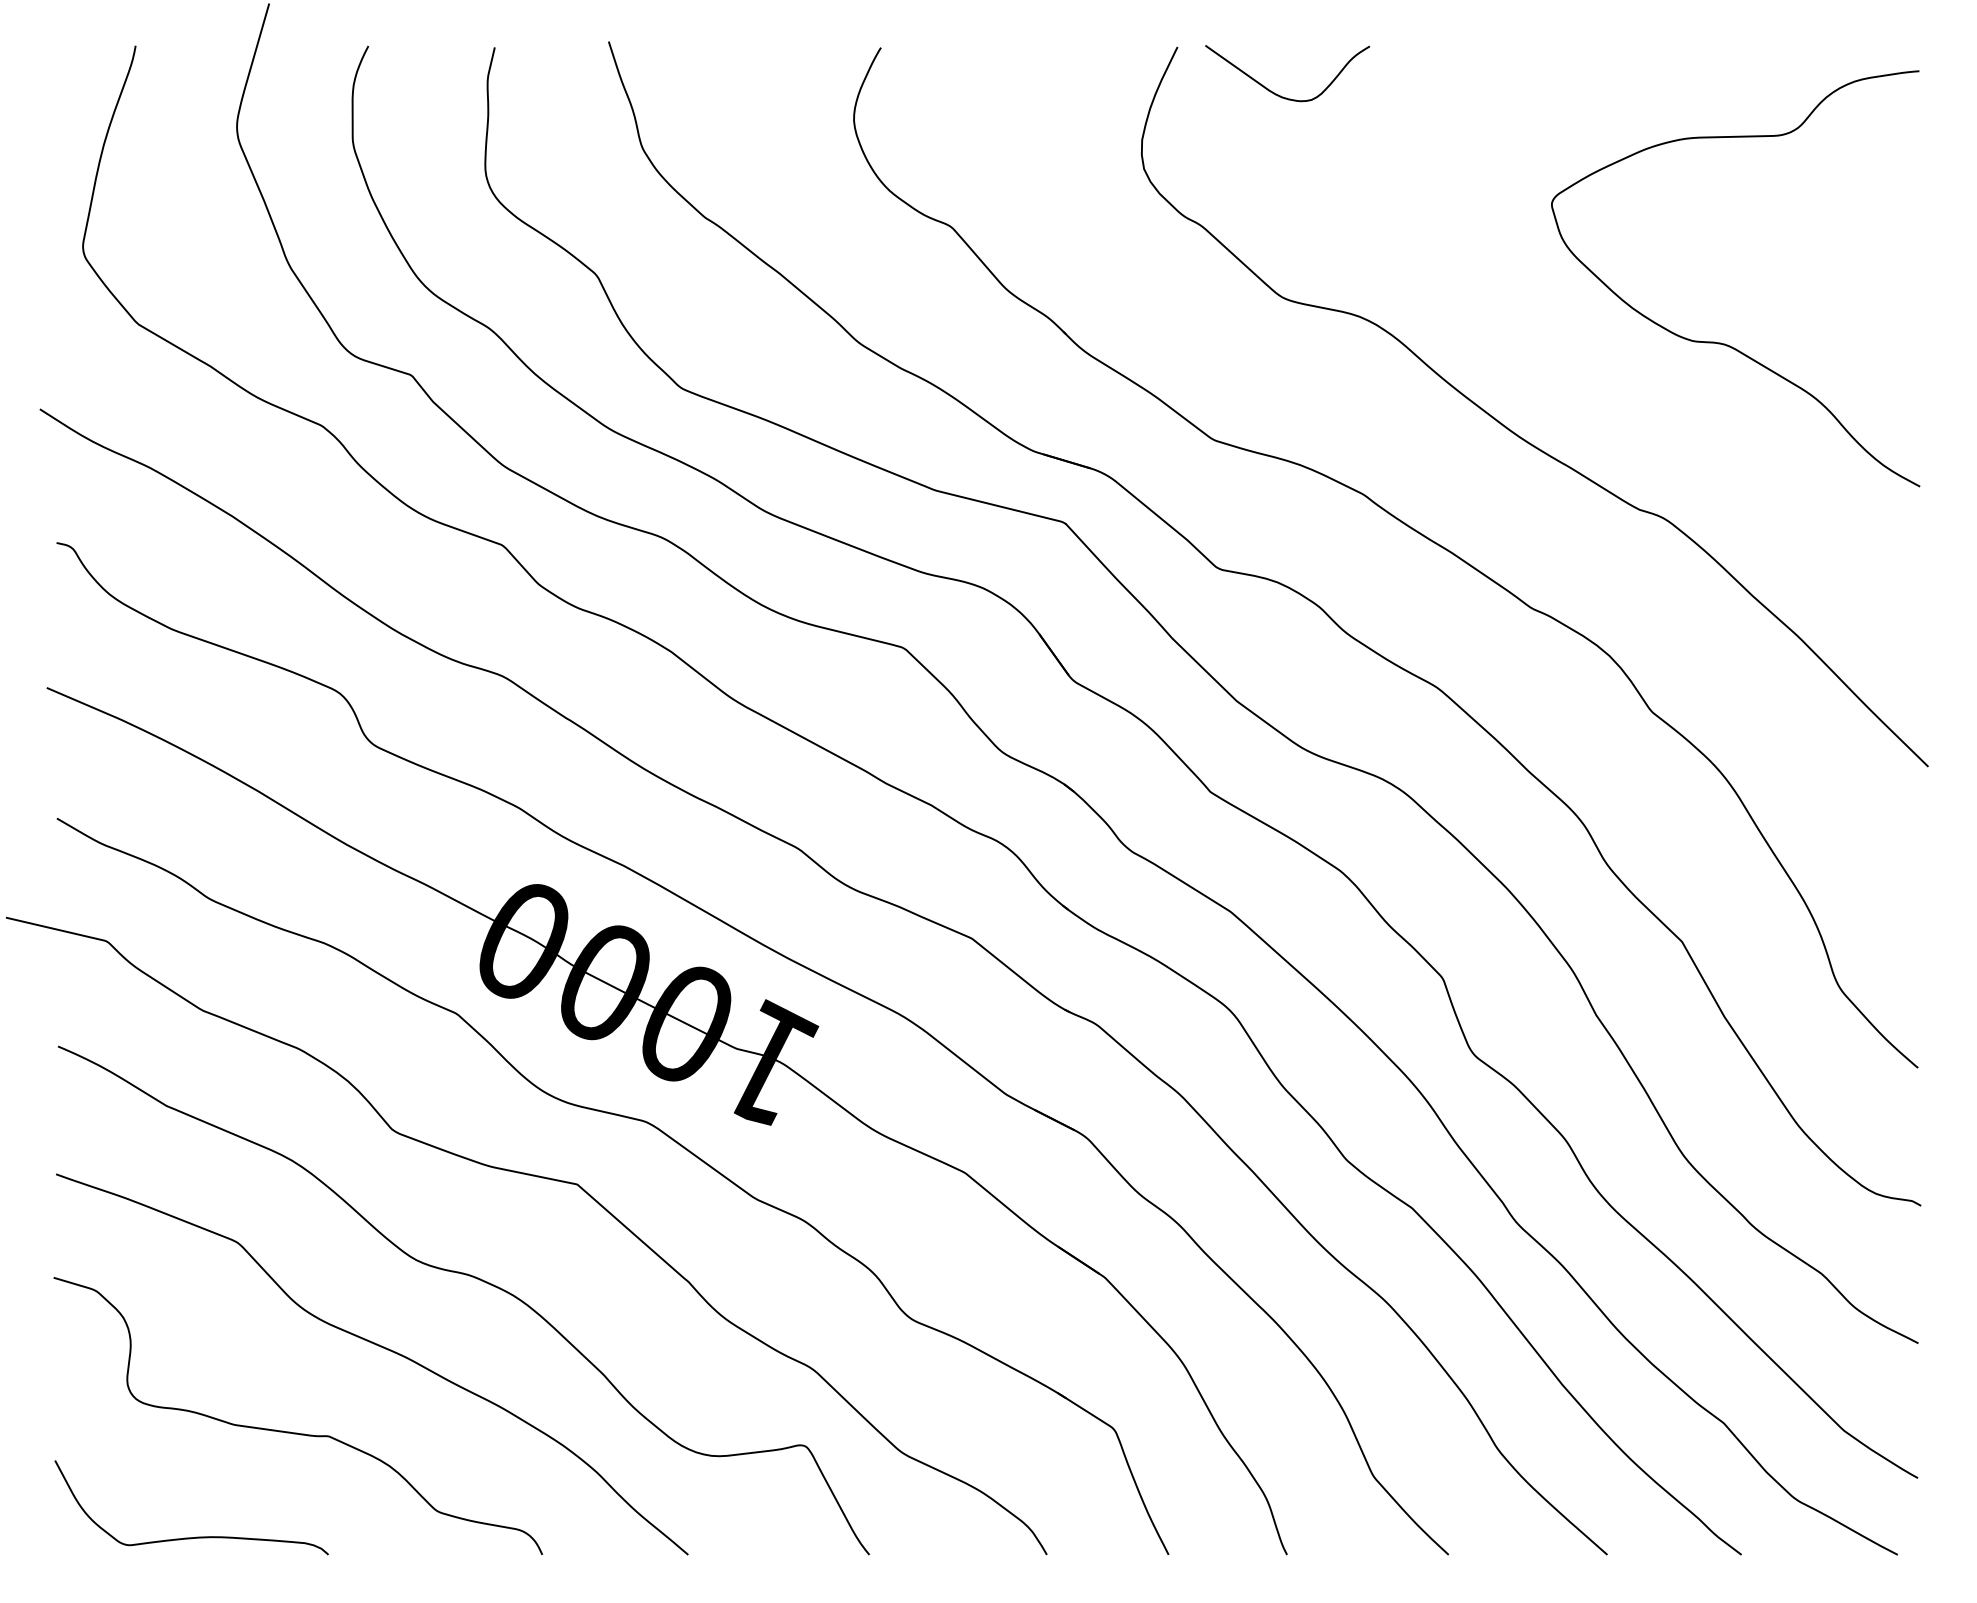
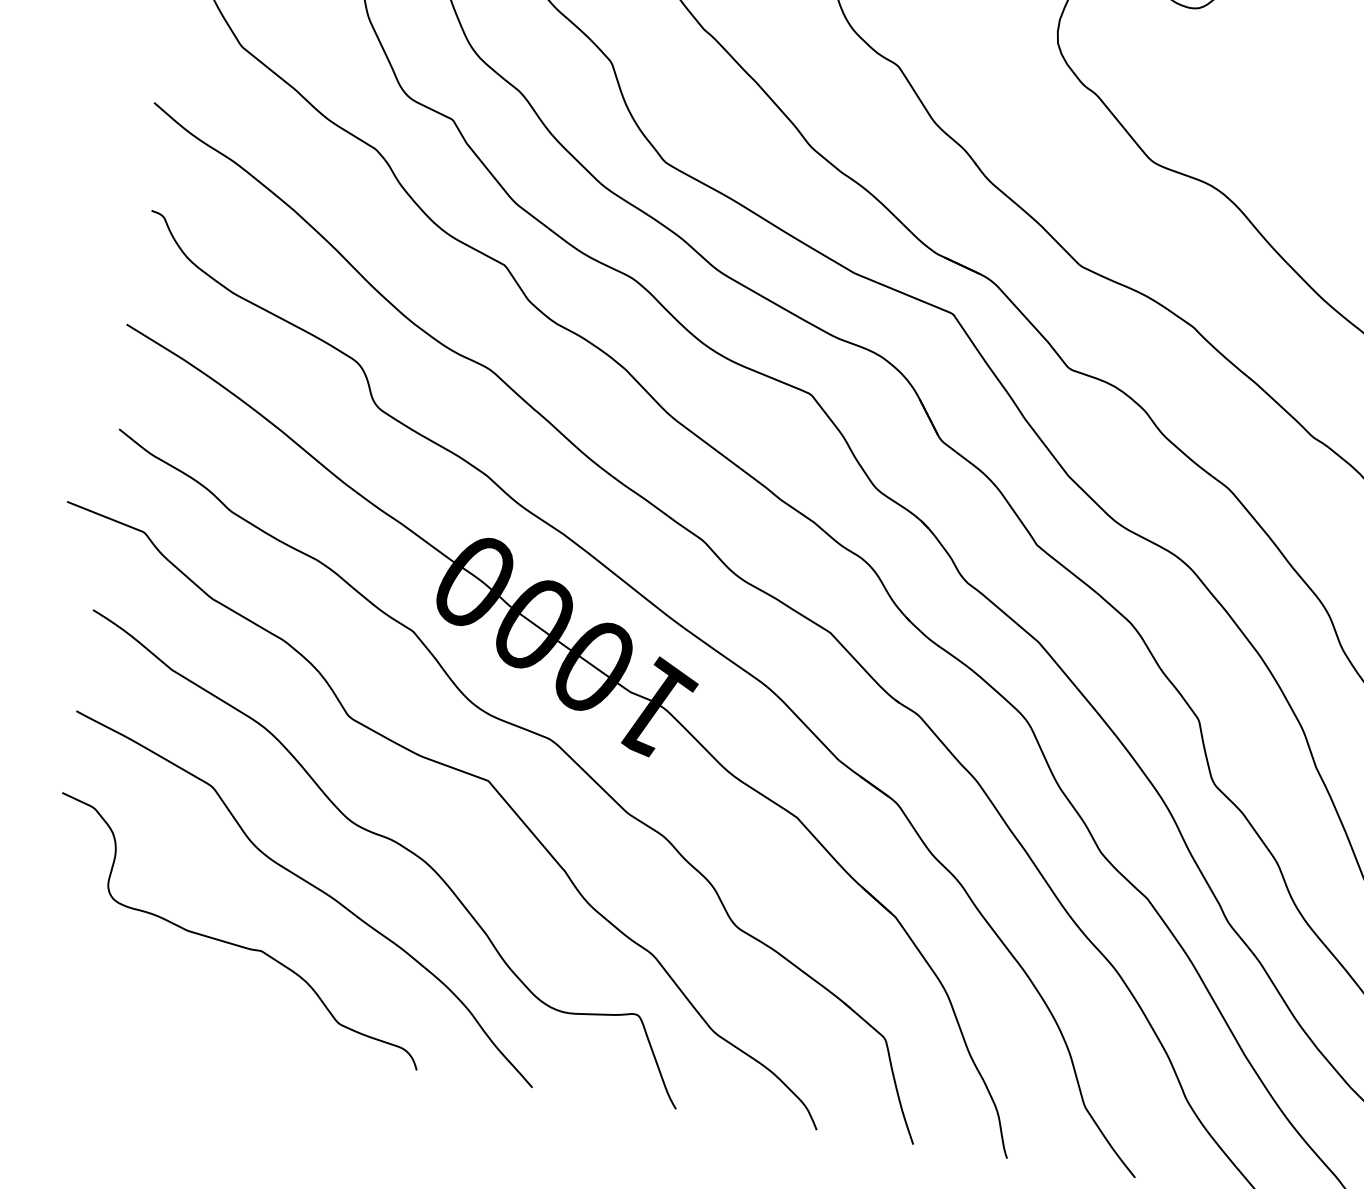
curve: (196, 1536) -> (144, 1014), removed

